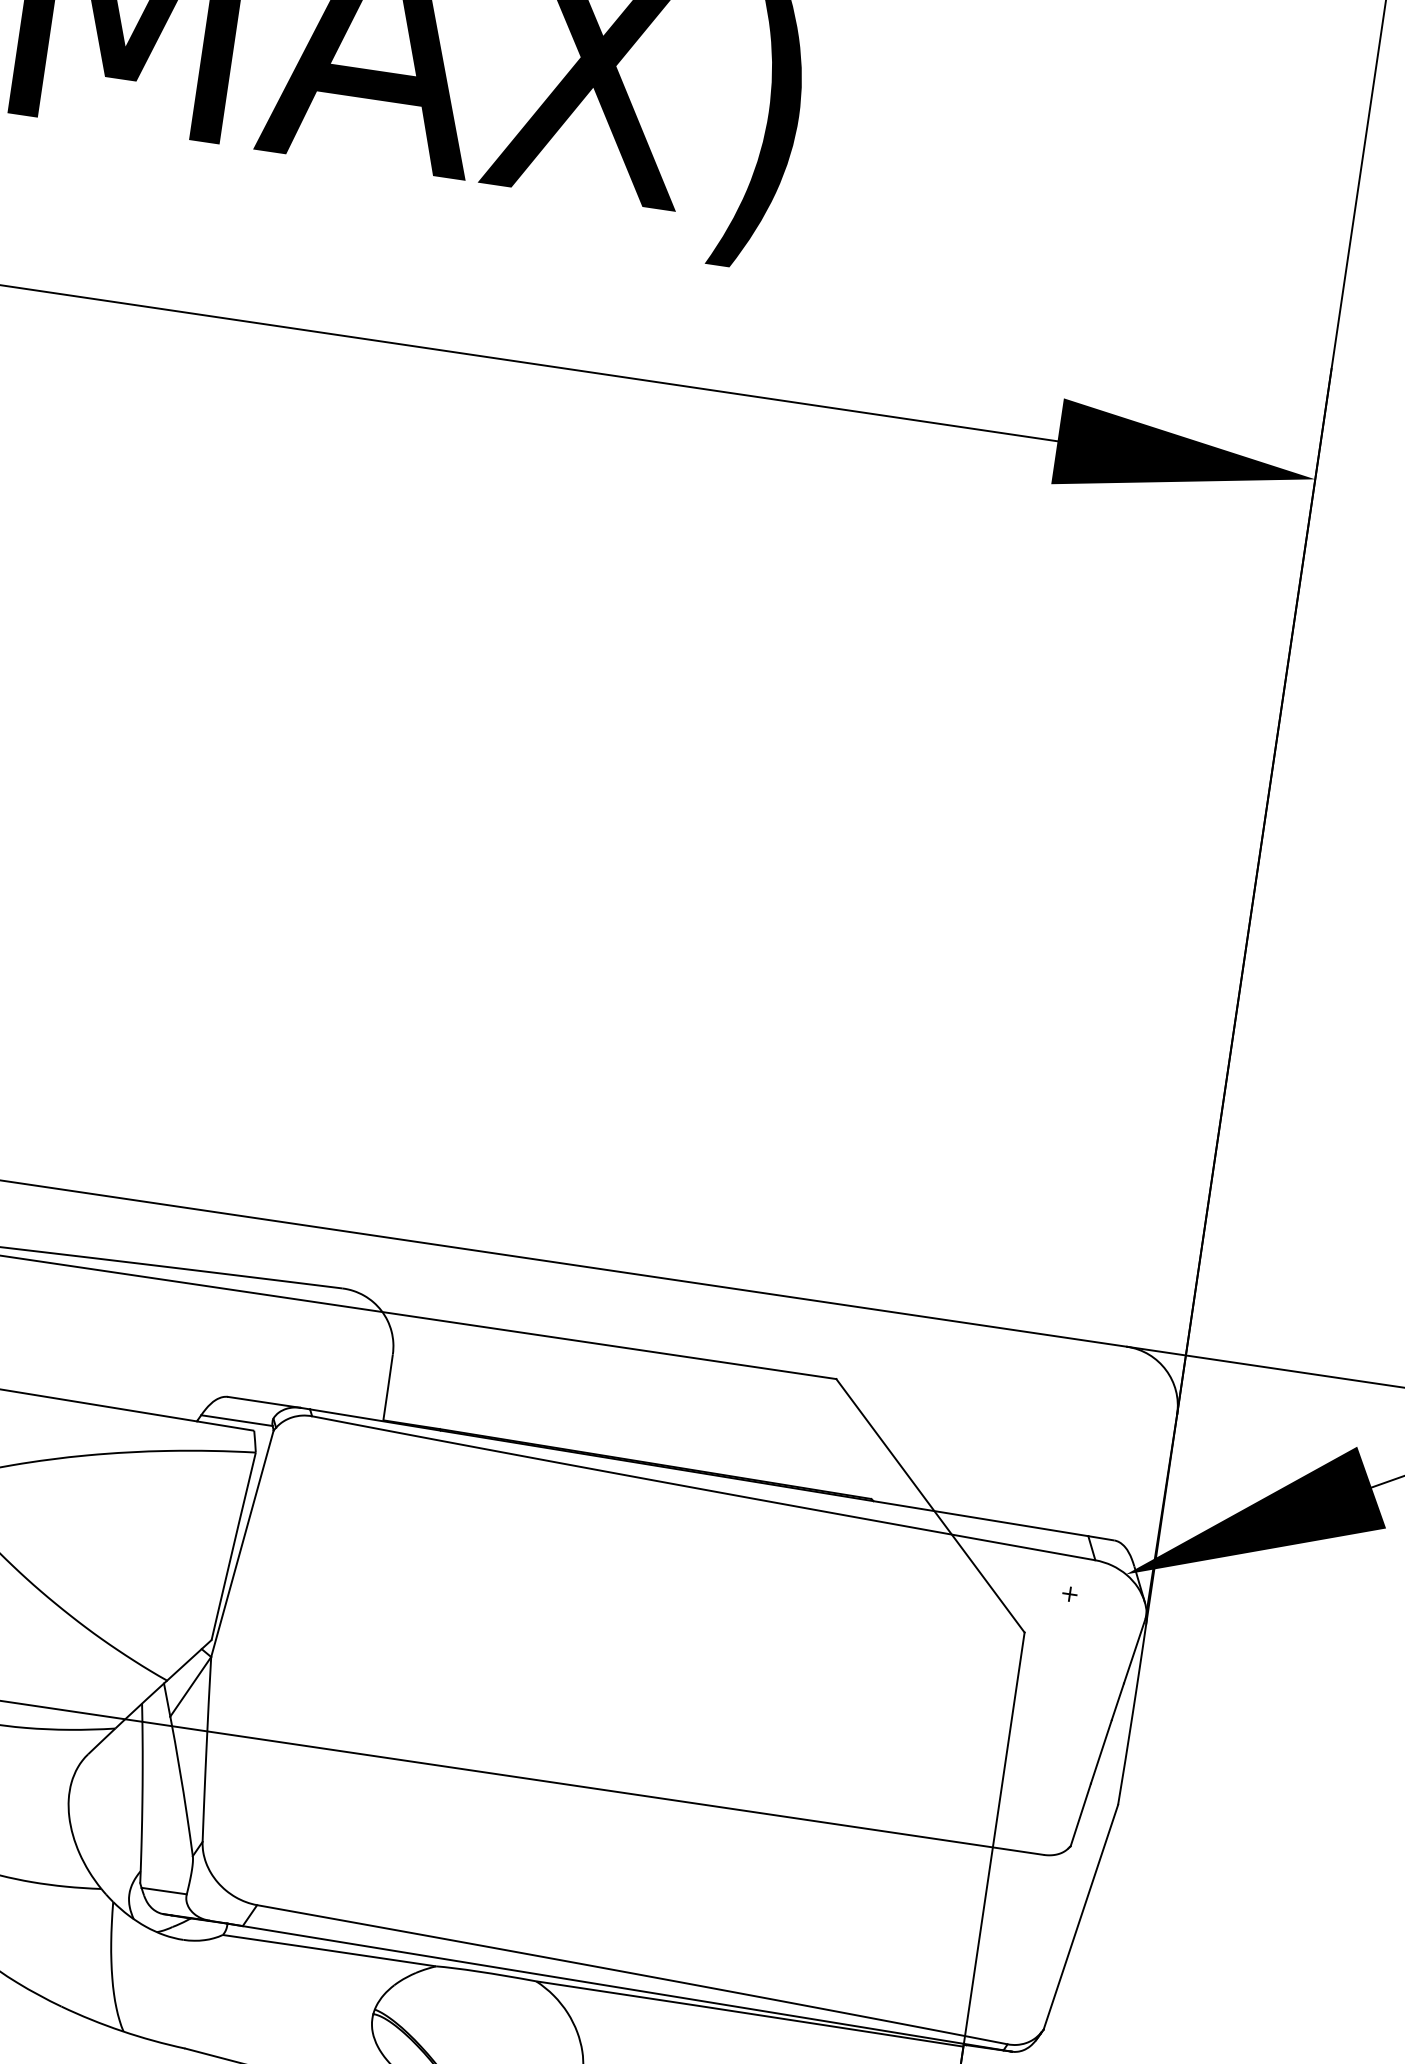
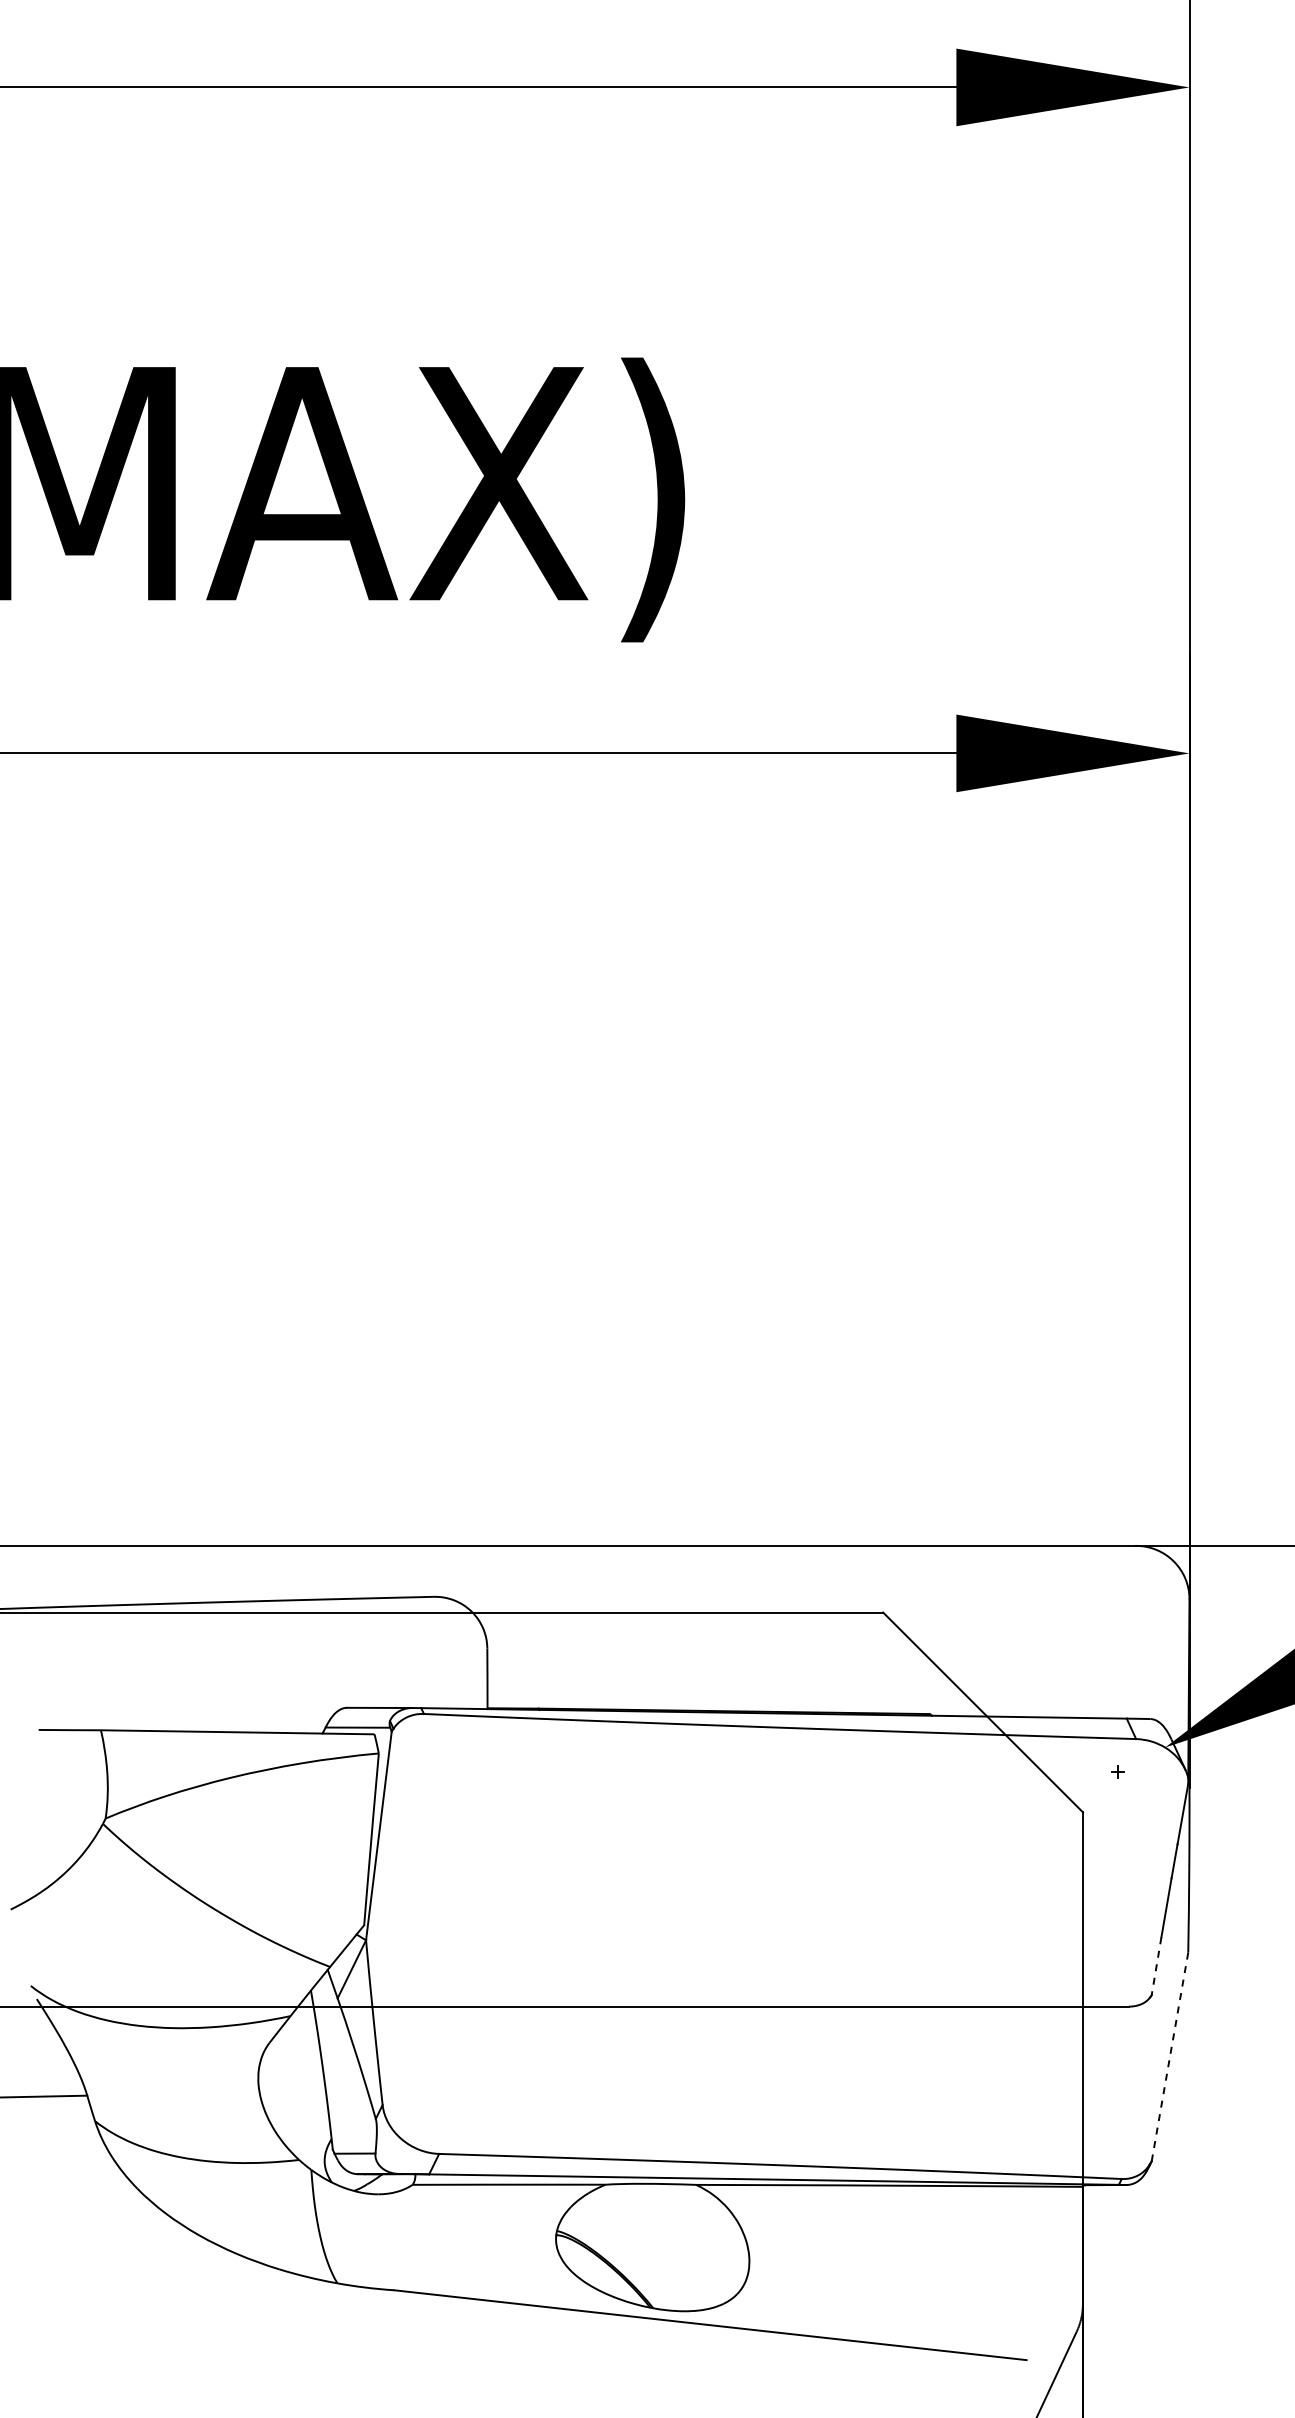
line: (1080, 1815) -> (1156, 1966), solid -> dashed
line: (1080, 1917) -> (1169, 2057), solid -> dashed

